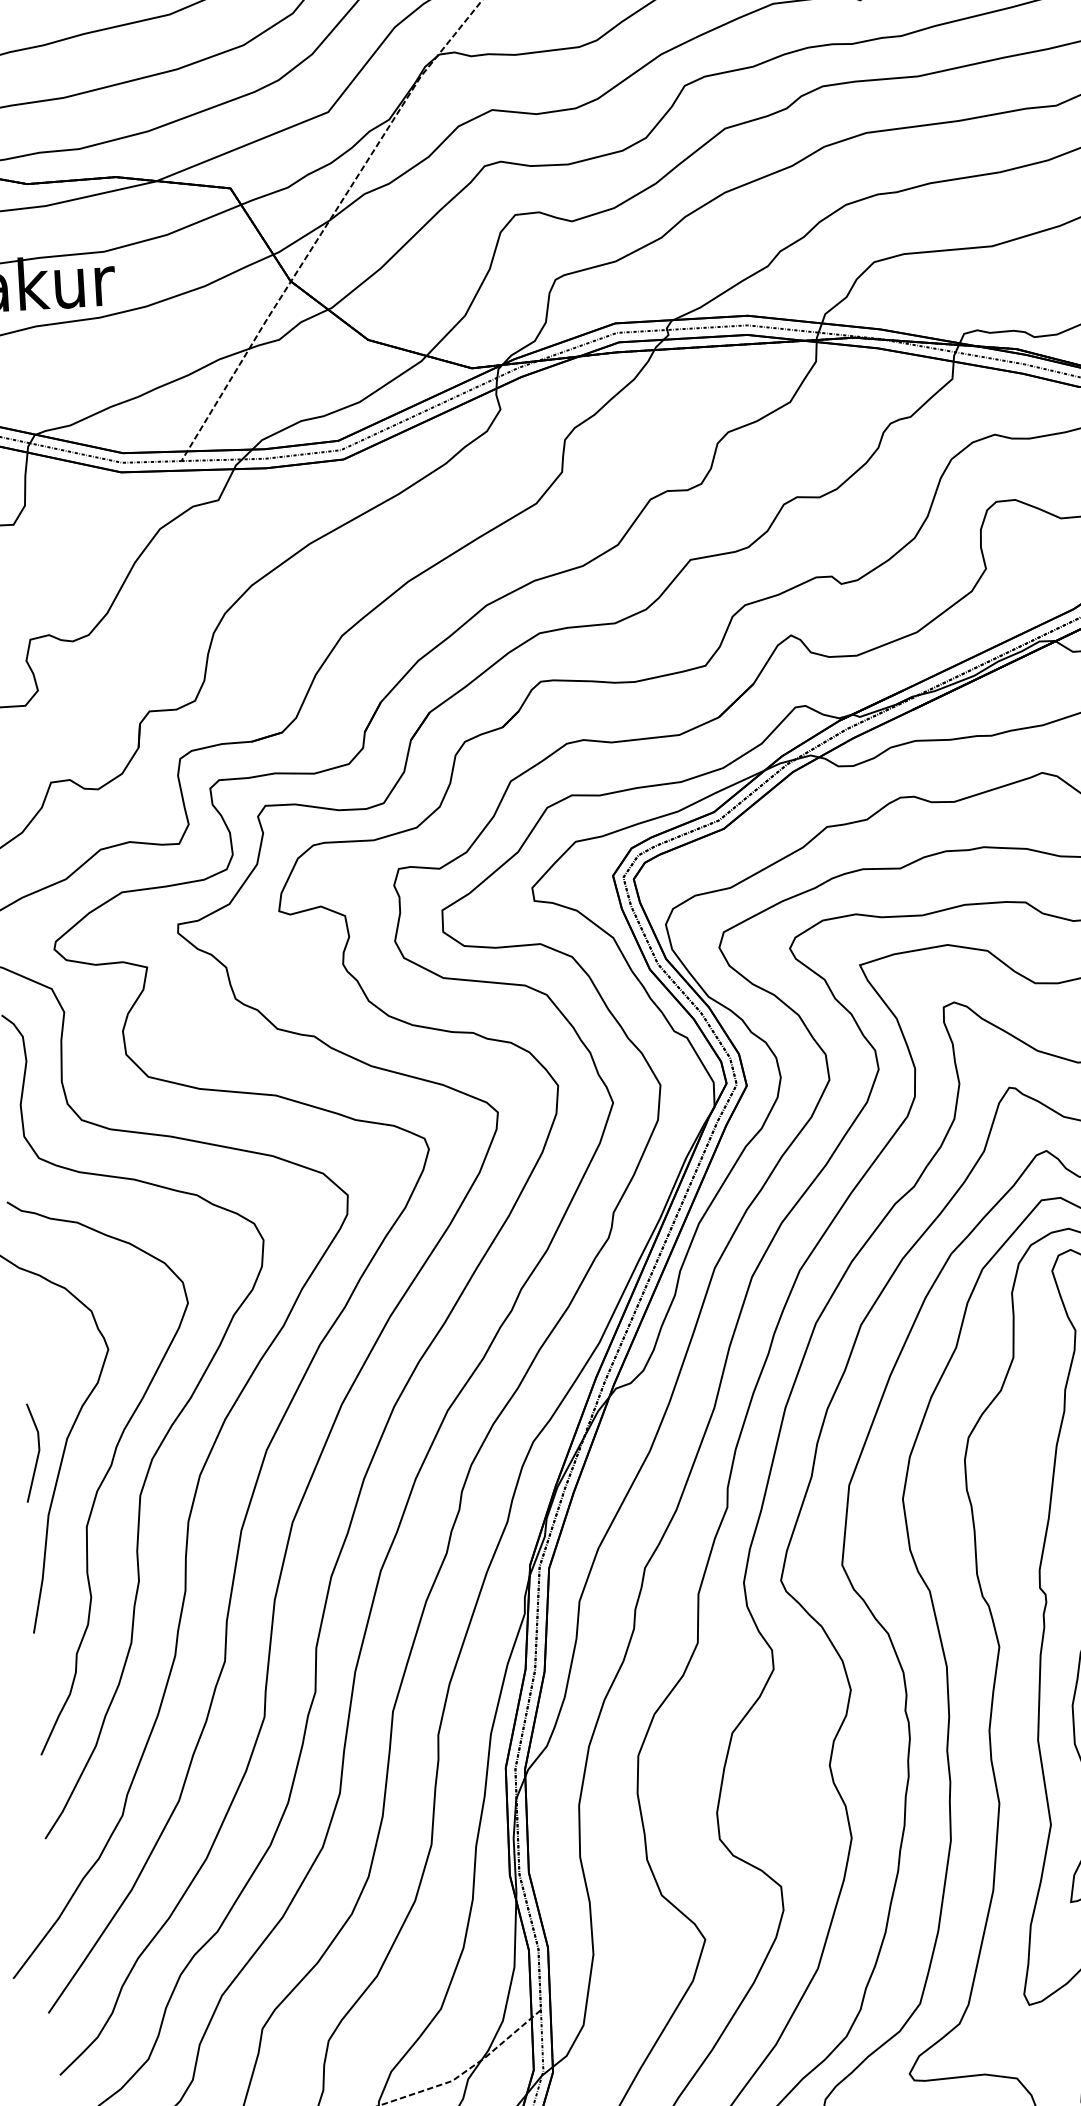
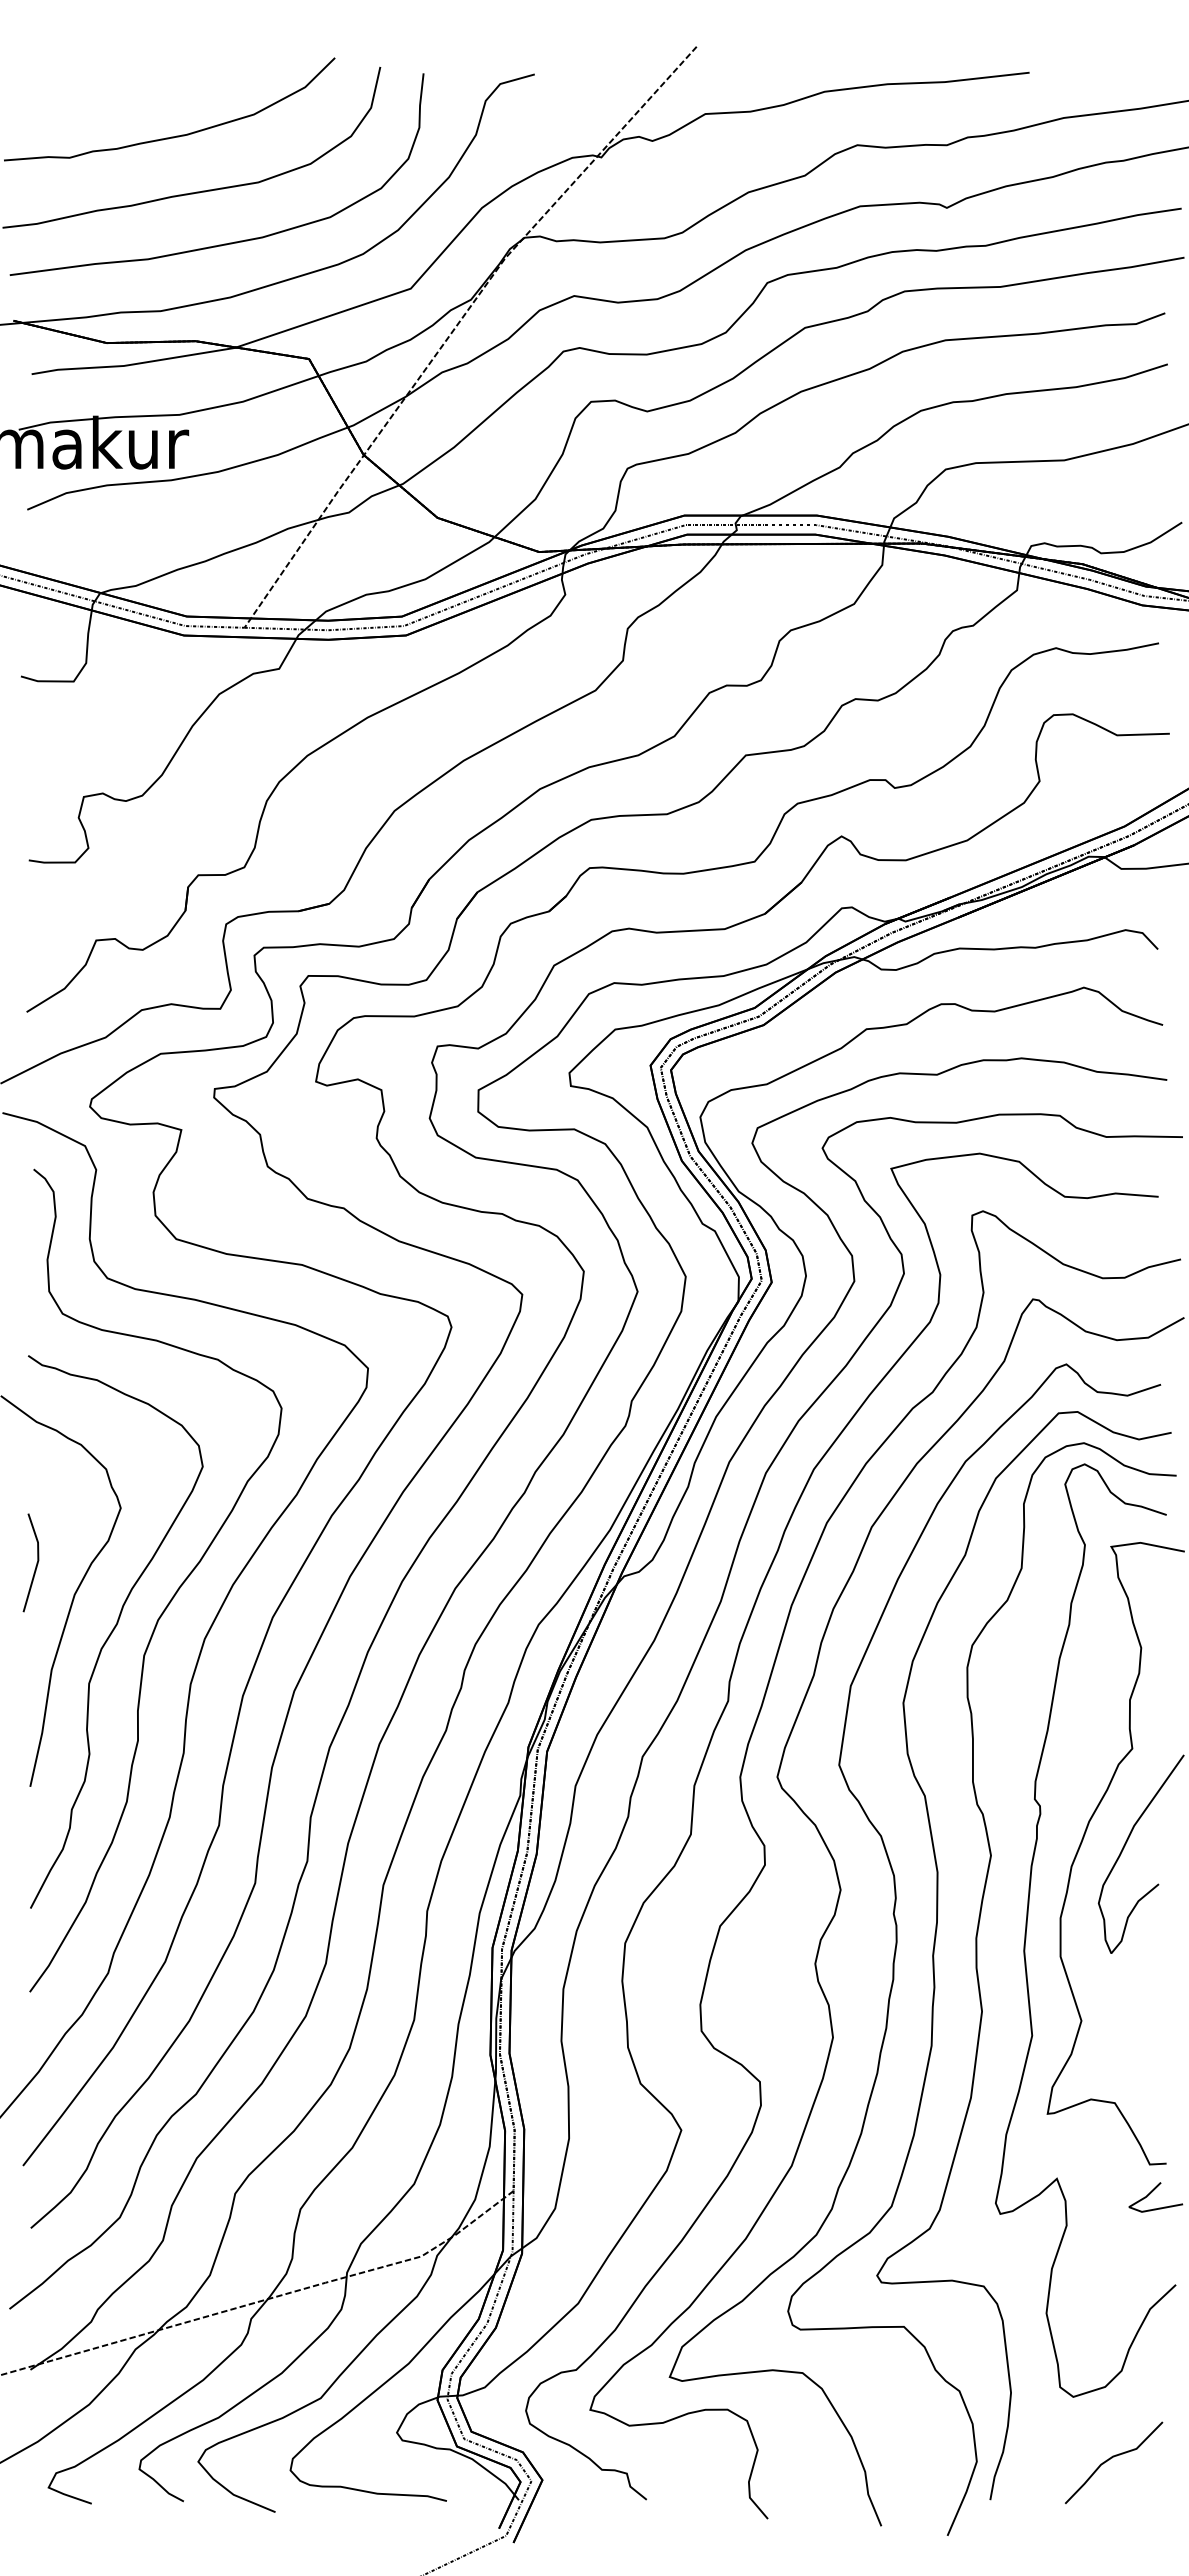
part: (31, 1452) -> (30, 1562), moved

